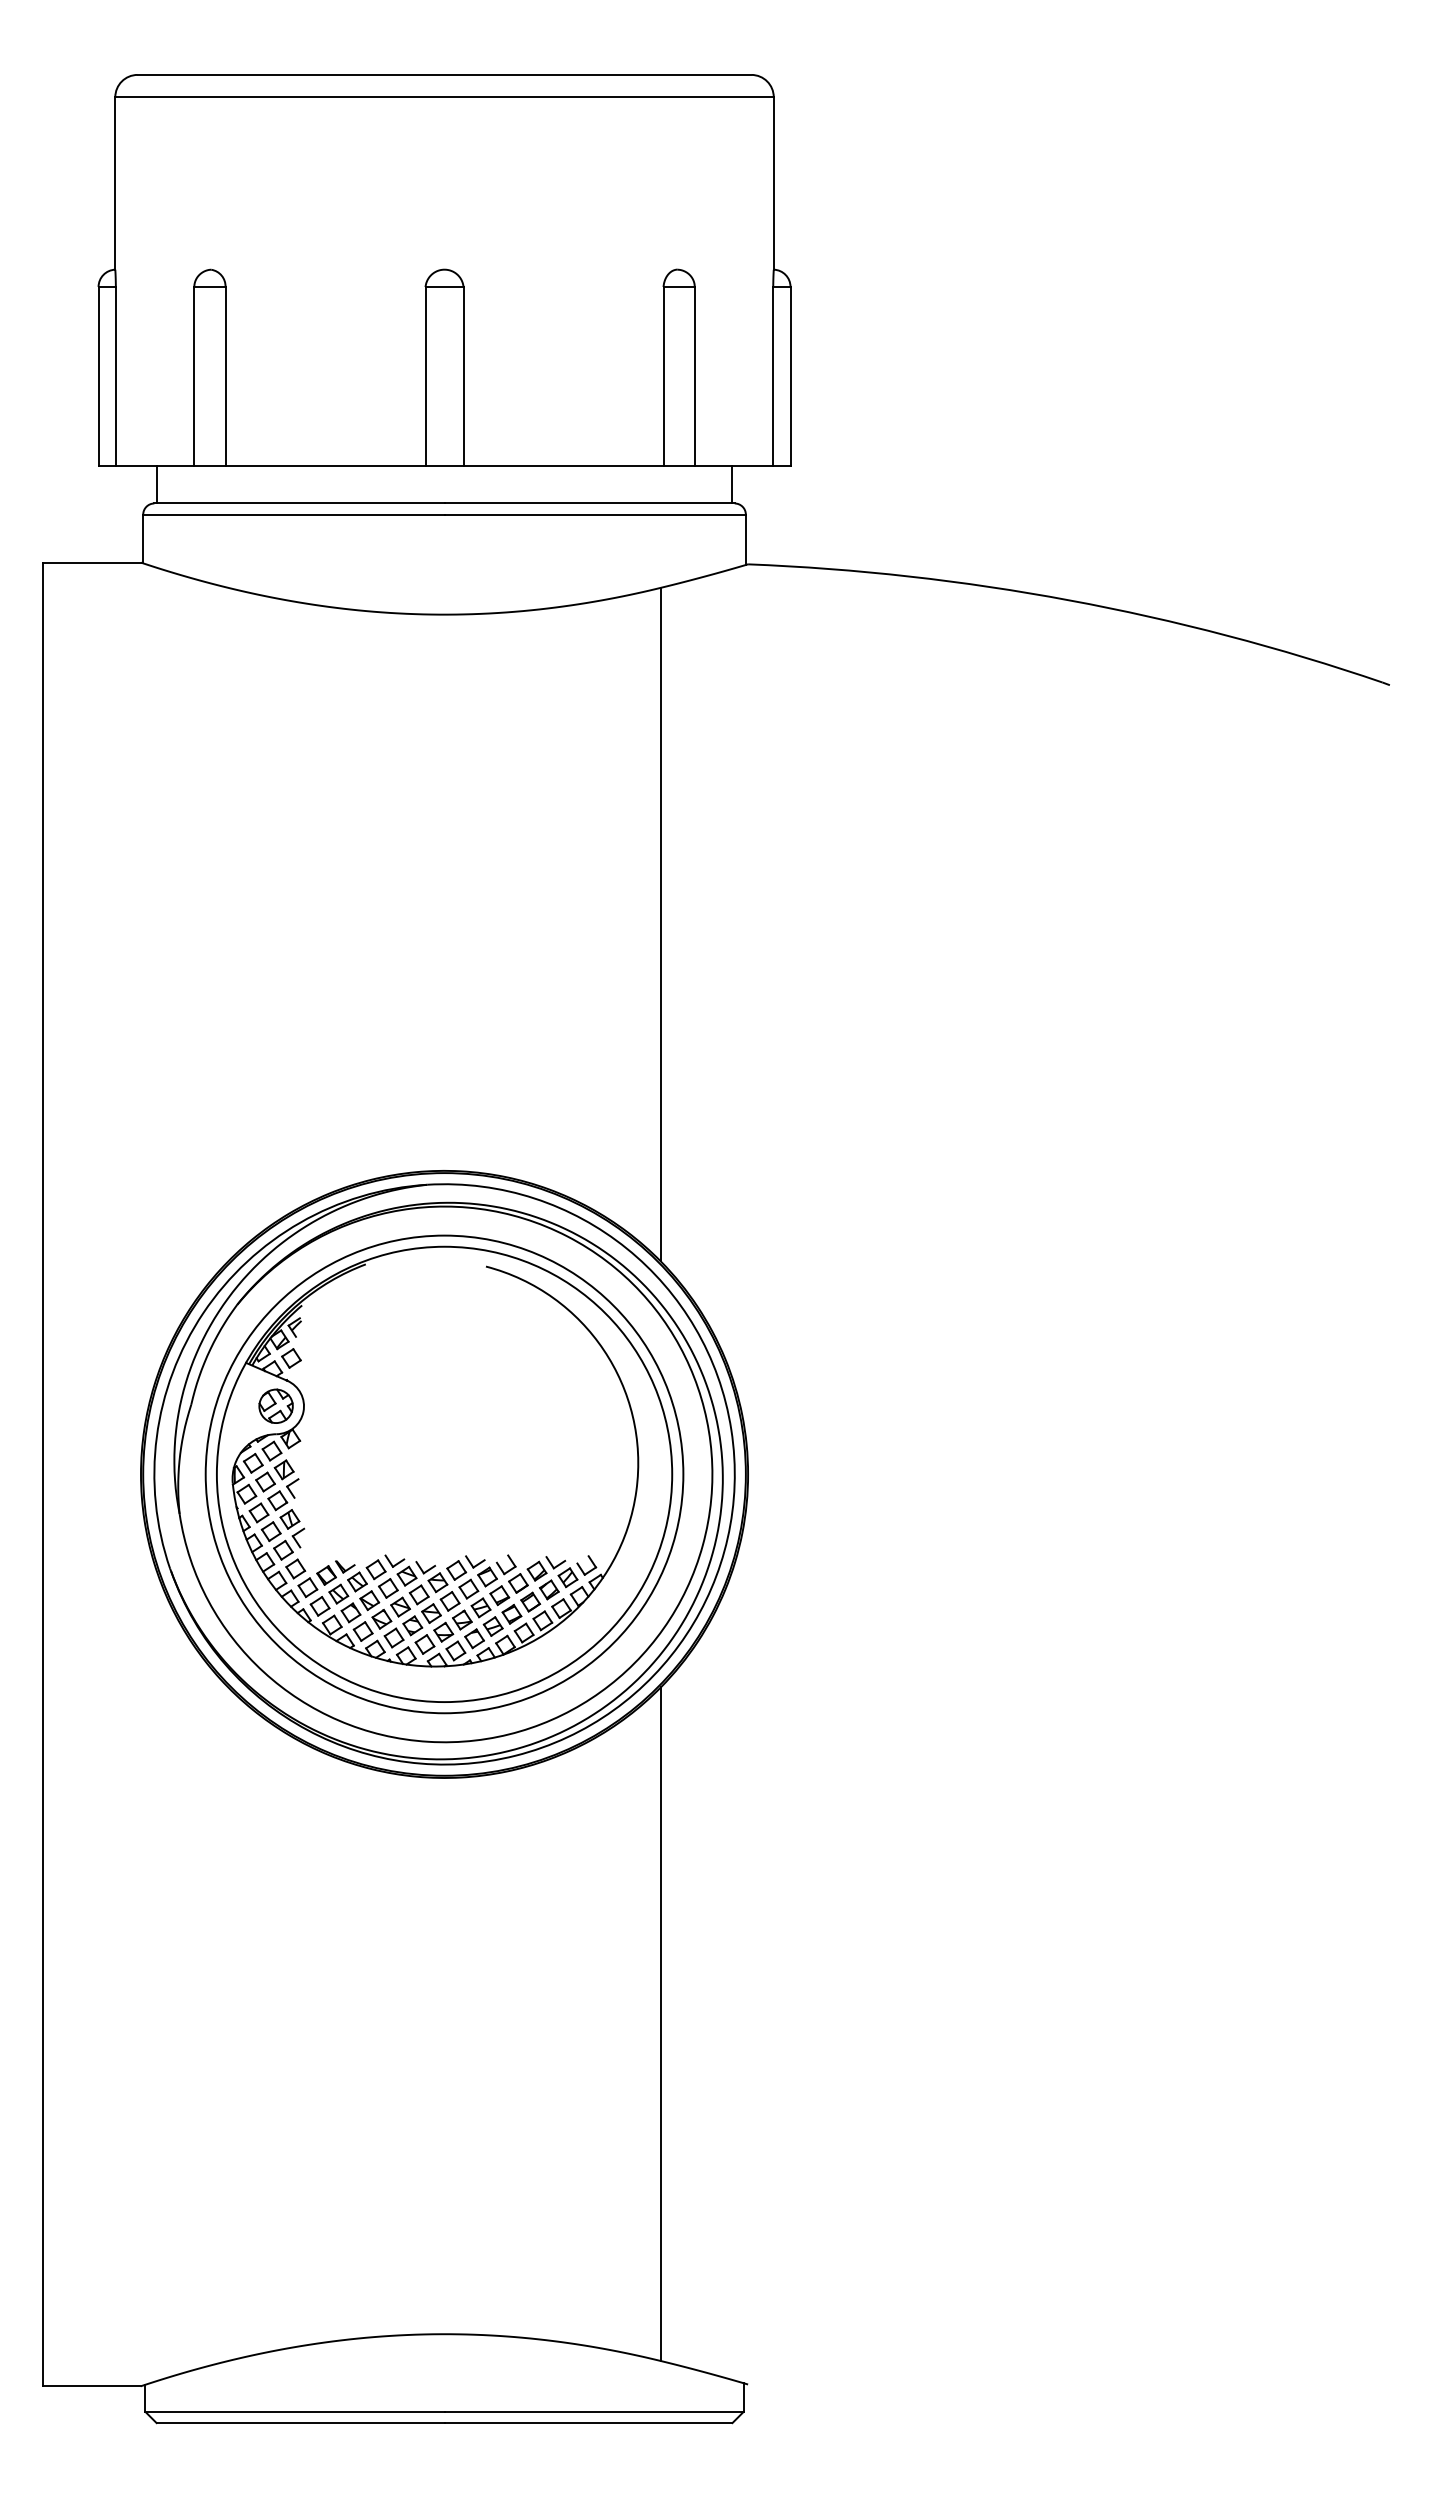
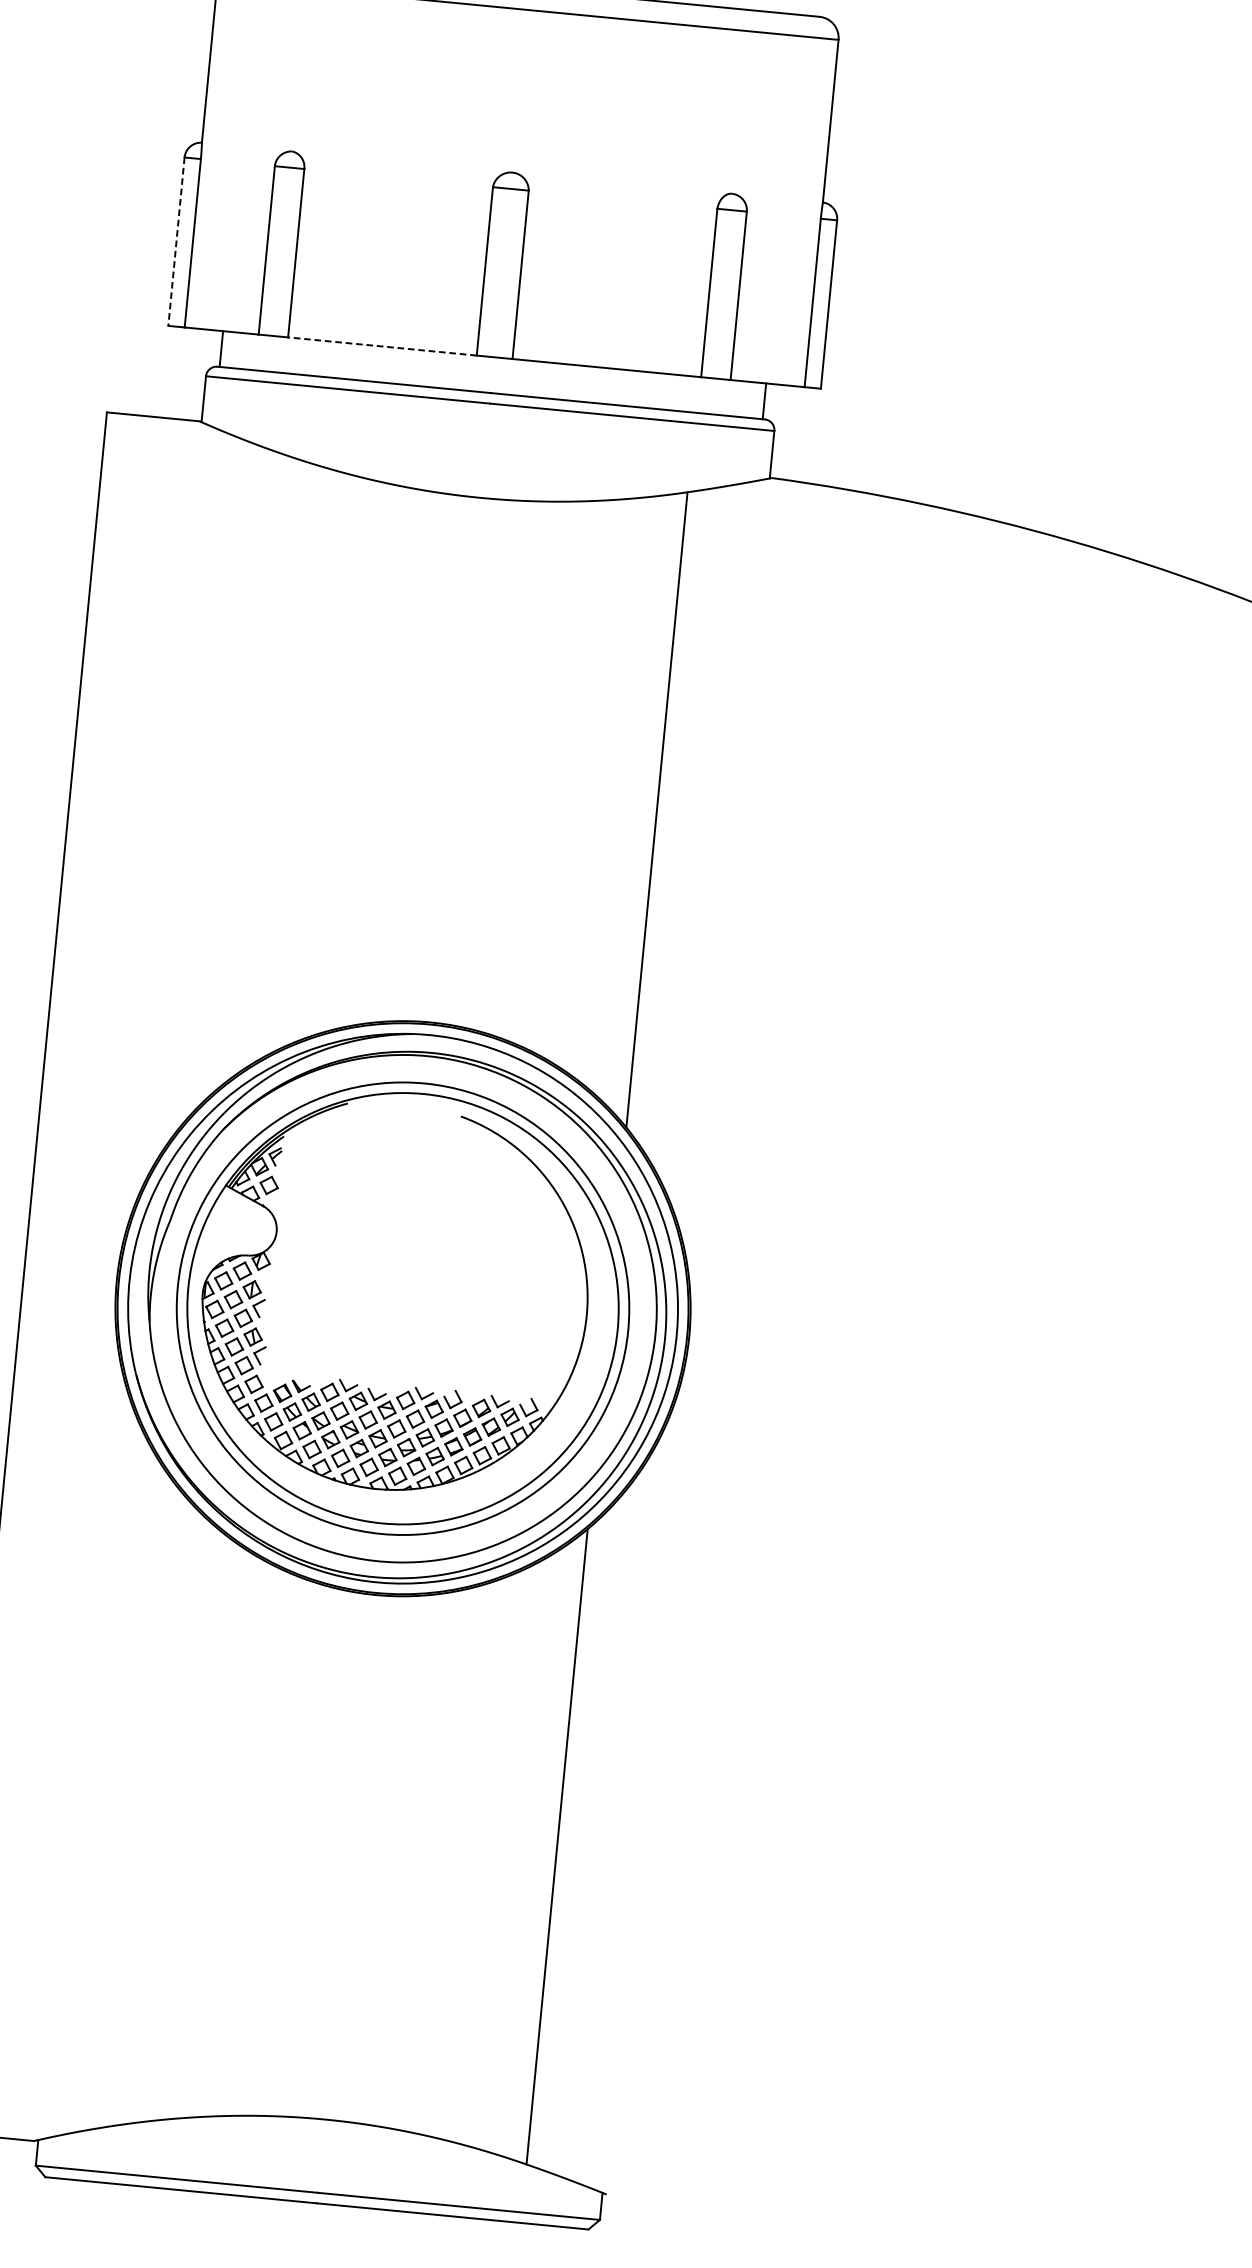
line: (98, 376) -> (176, 241), solid -> dashed
line: (325, 465) -> (382, 346), solid -> dashed
part: (275, 1405) -> (249, 1228), removed

